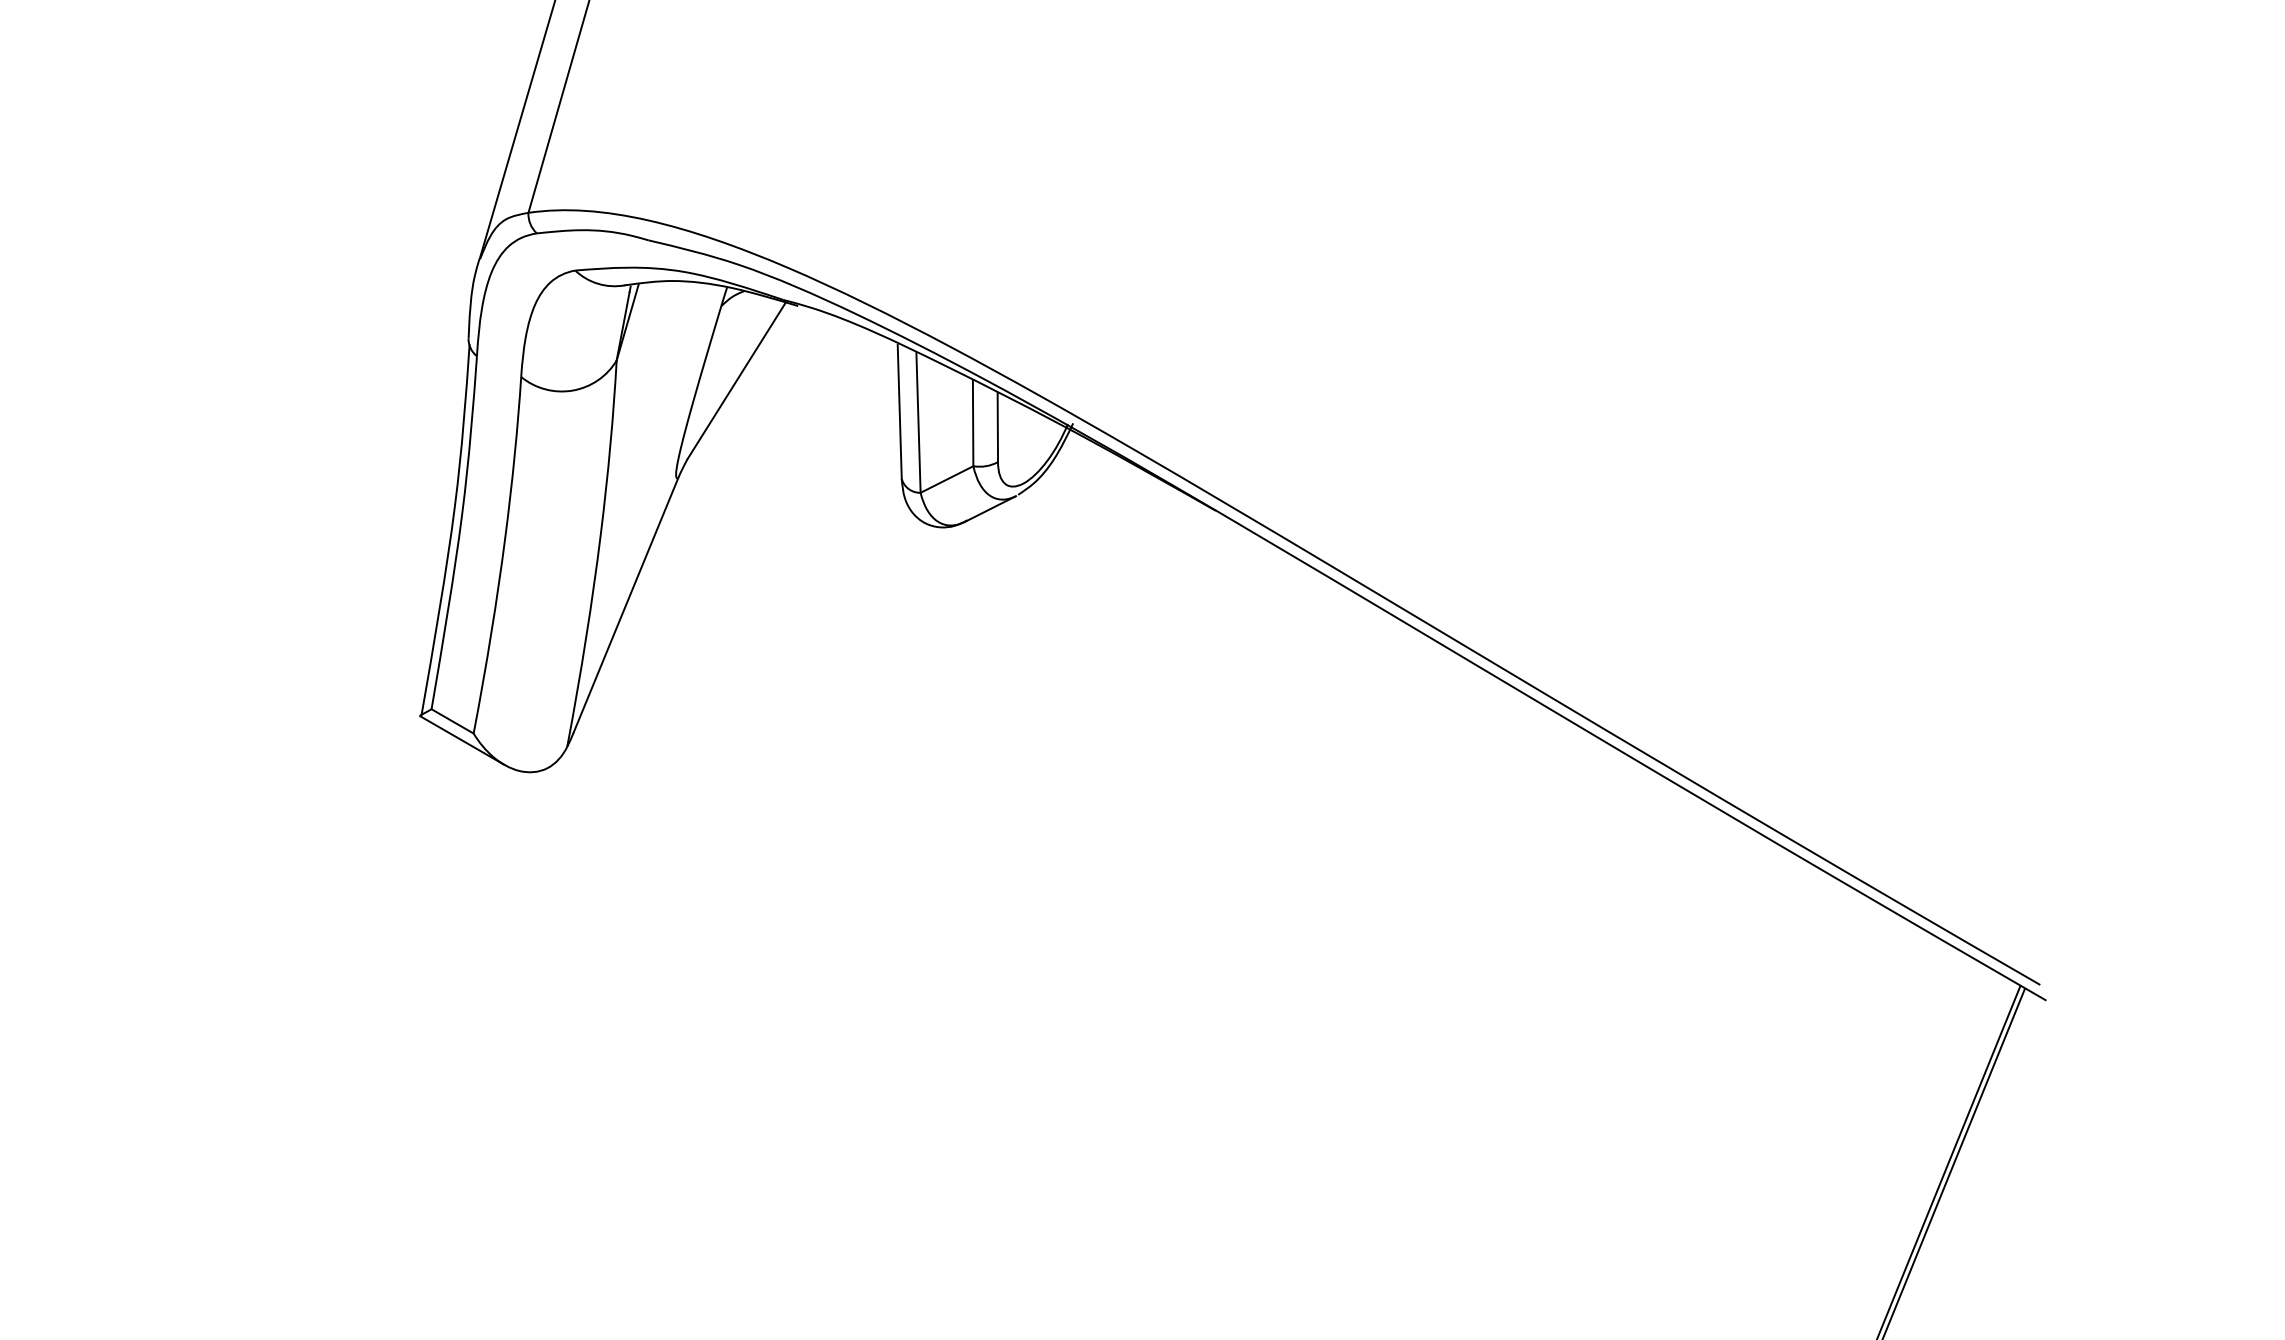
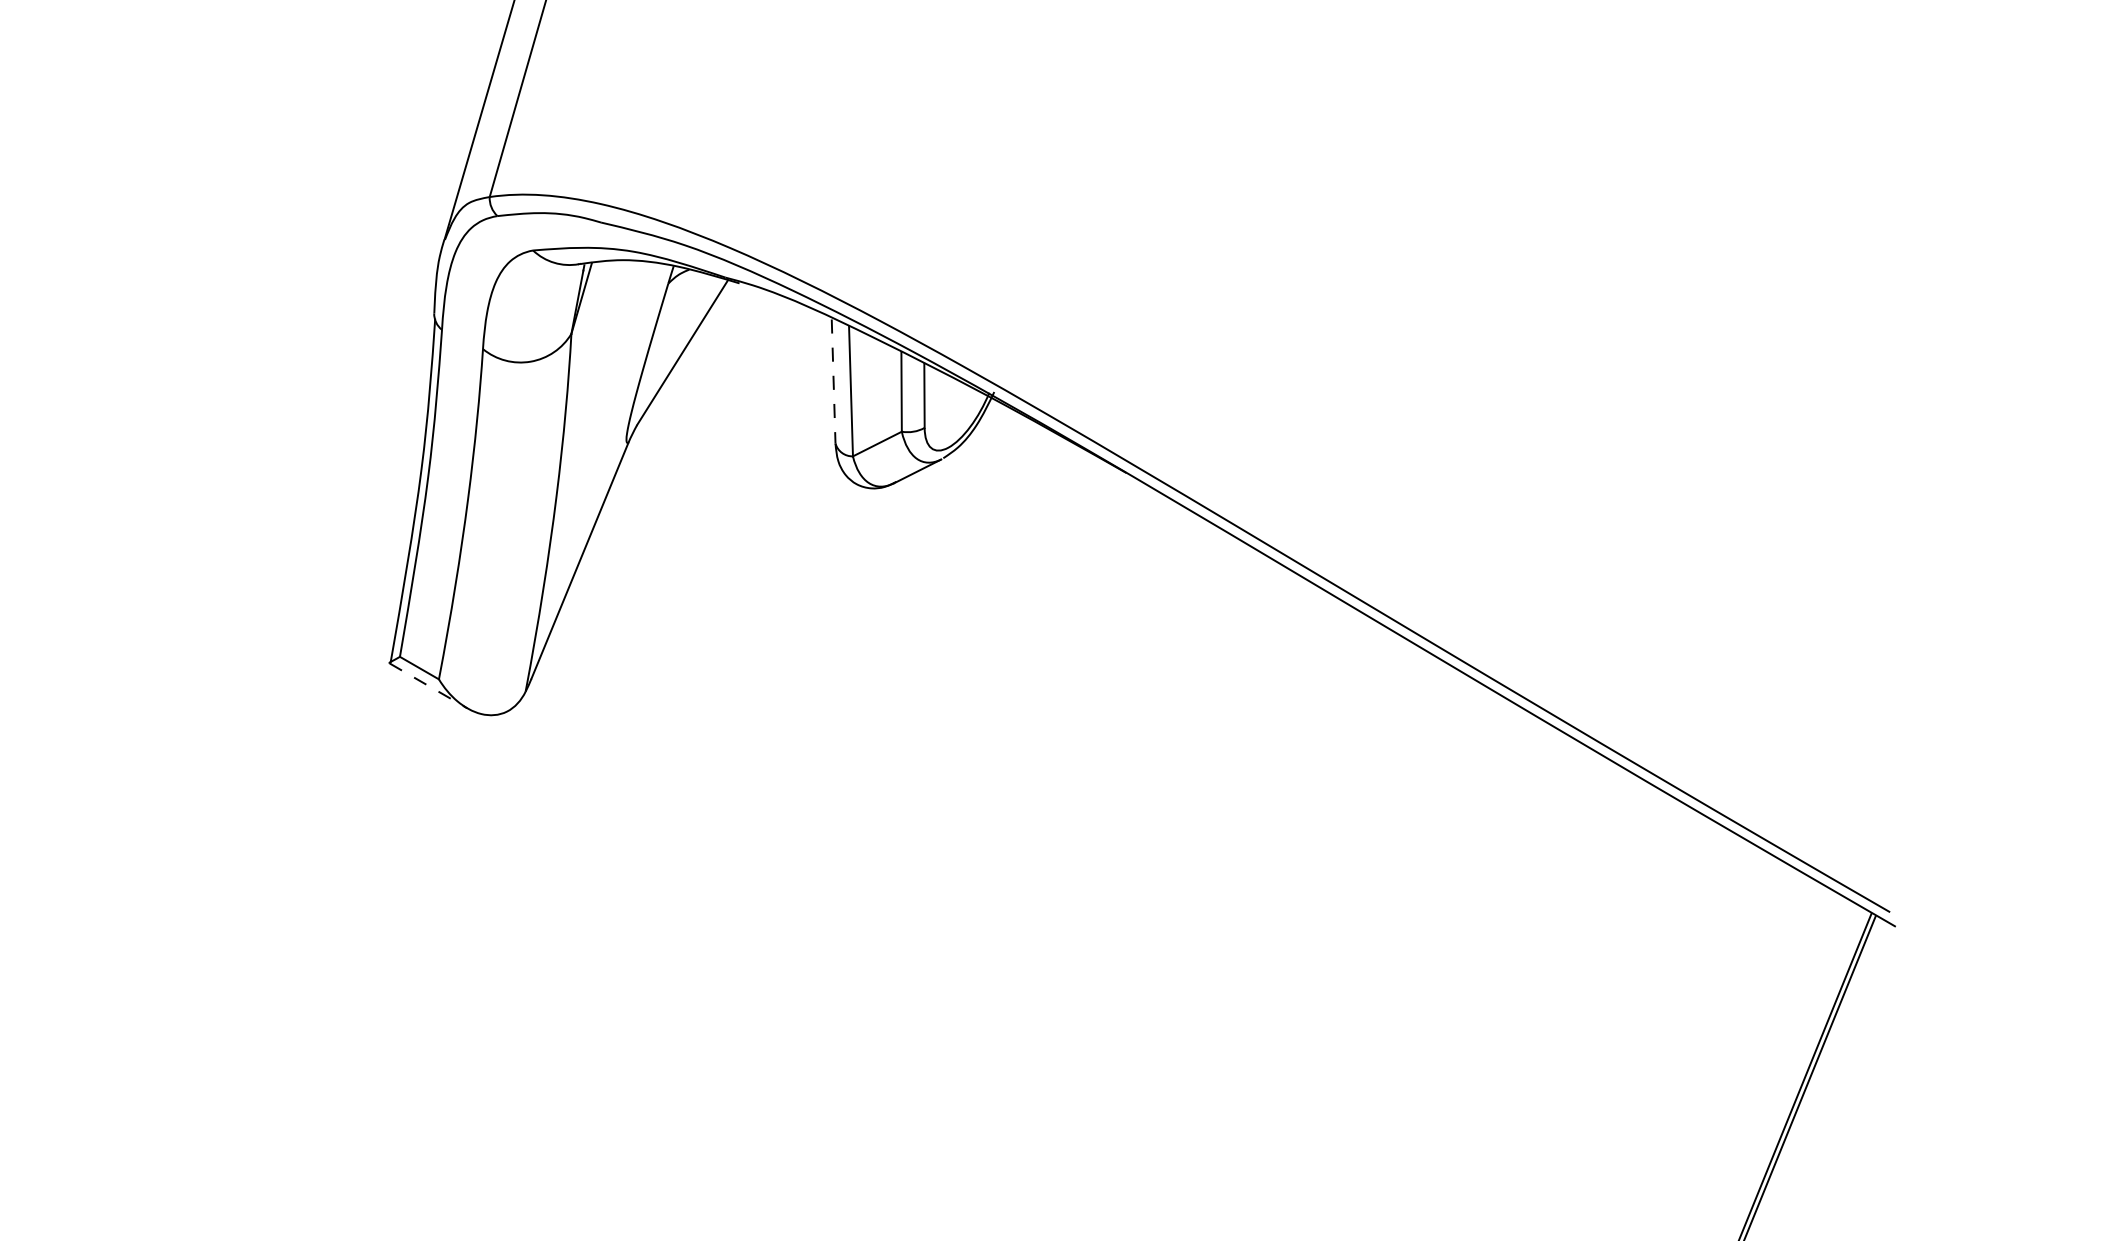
line: (899, 412) -> (833, 381), solid -> dashed
line: (462, 740) -> (428, 685), solid -> dashed

